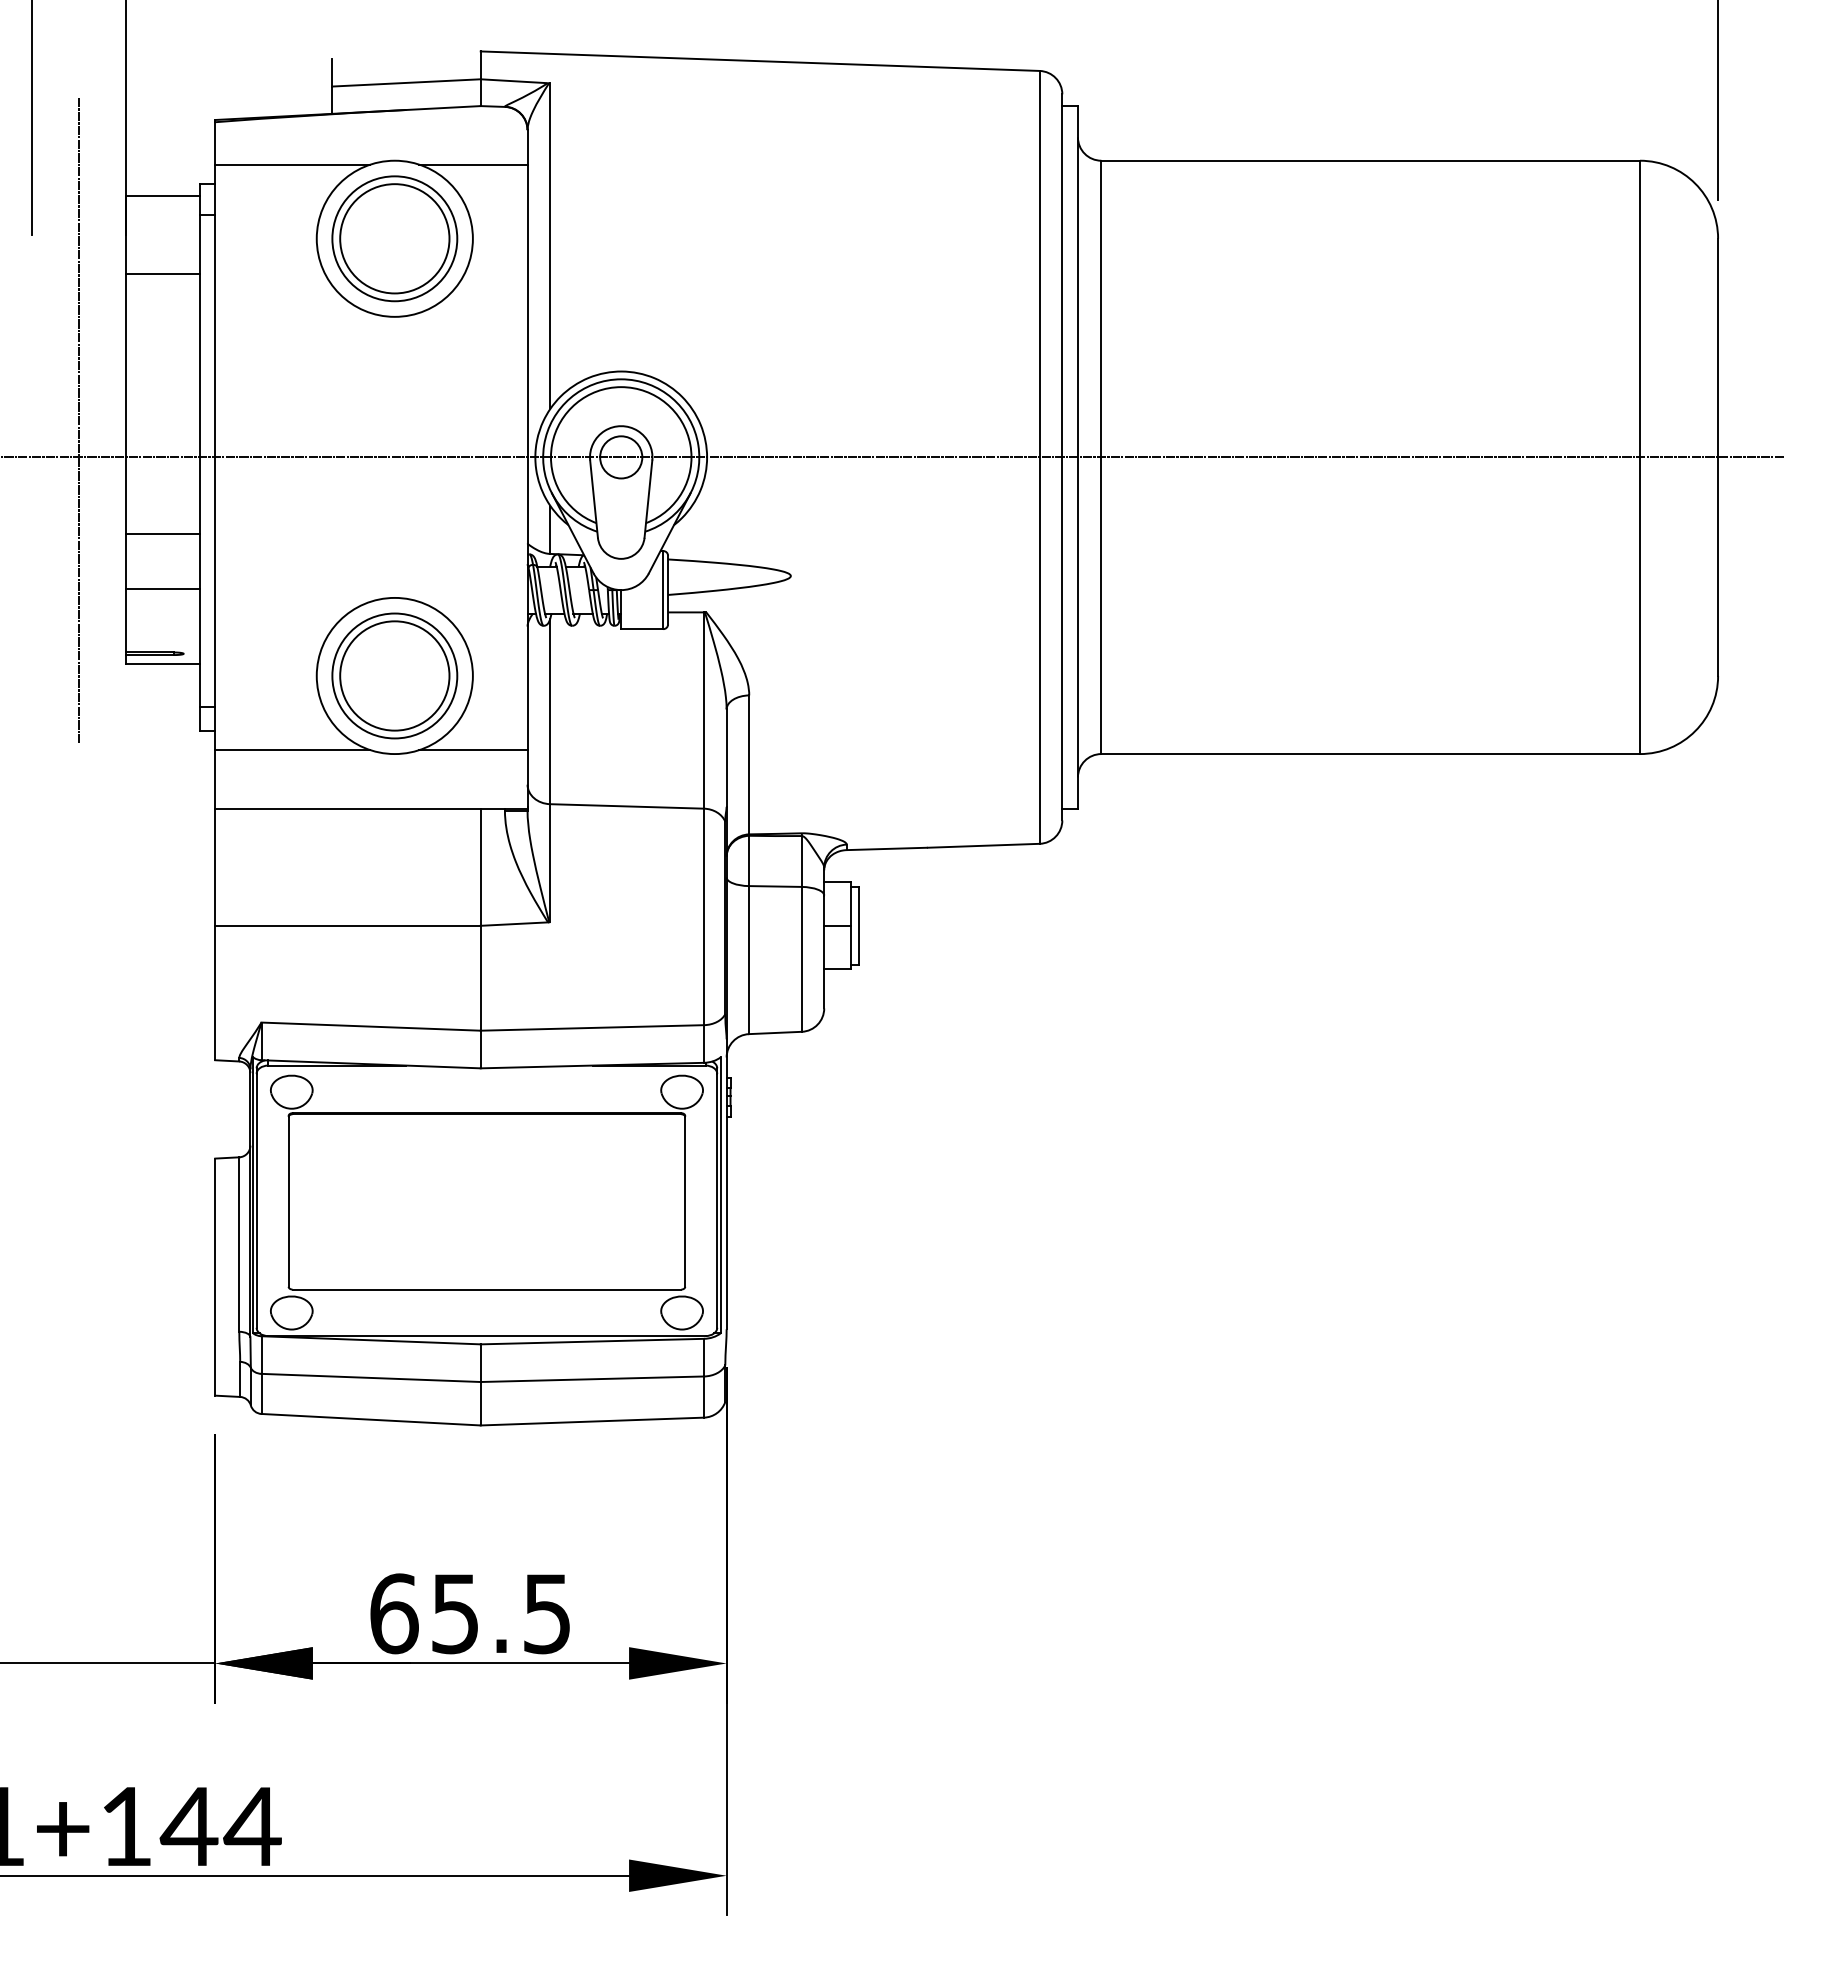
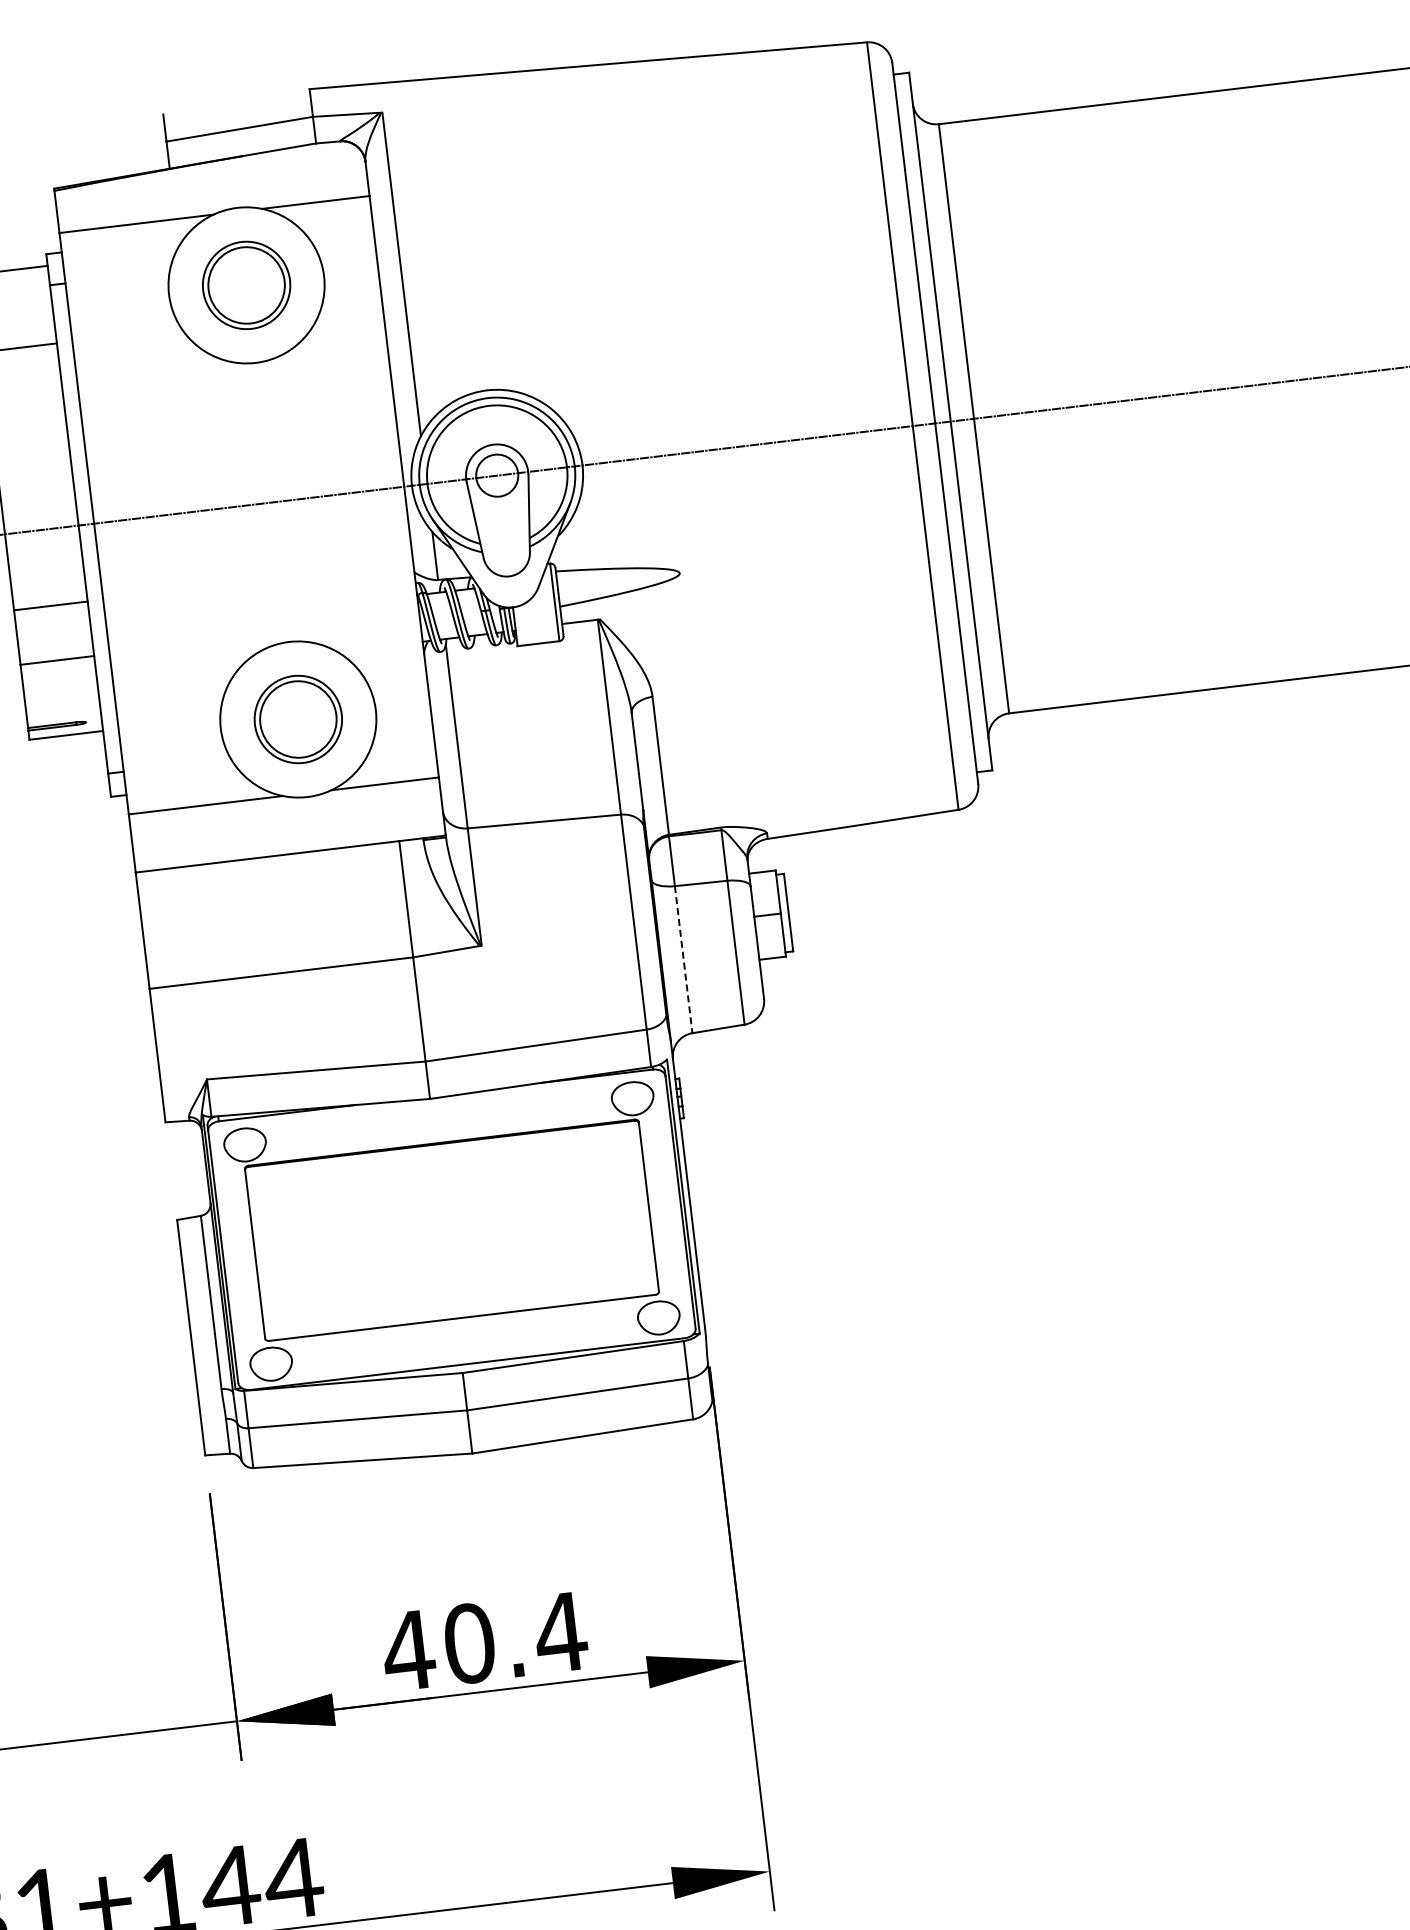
part: (394, 238) -> (246, 285), size x0.7
part: (394, 675) -> (297, 719), size x0.7
line: (749, 960) -> (684, 960), solid -> dashed
text: (470, 1613) -> (484, 1641), 65.5 -> 40.4

